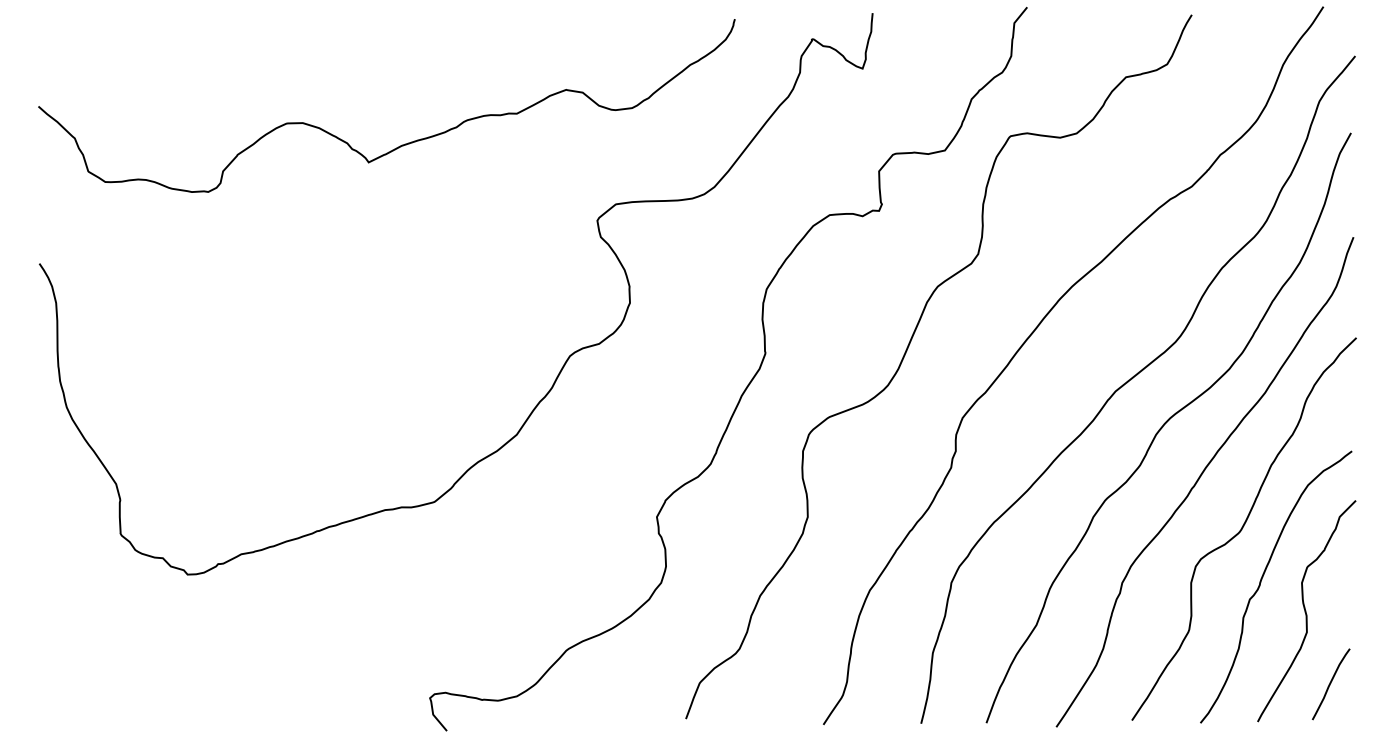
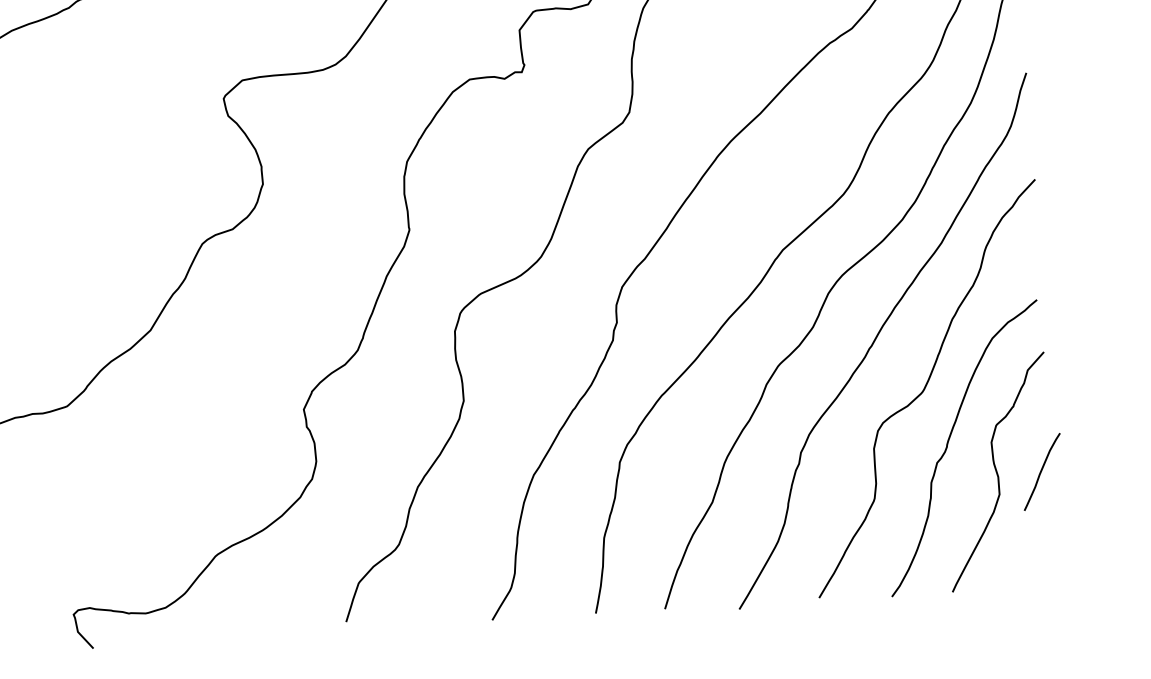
curve: (1331, 683) -> (1042, 471), moved

